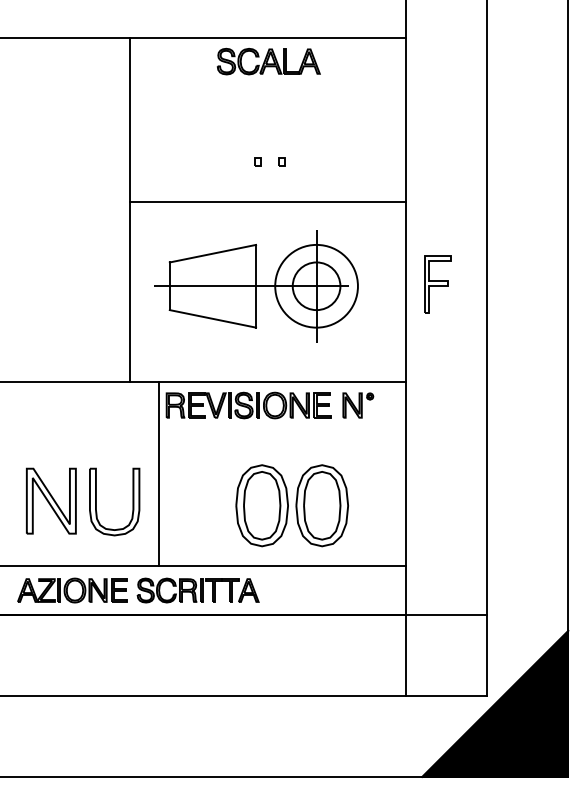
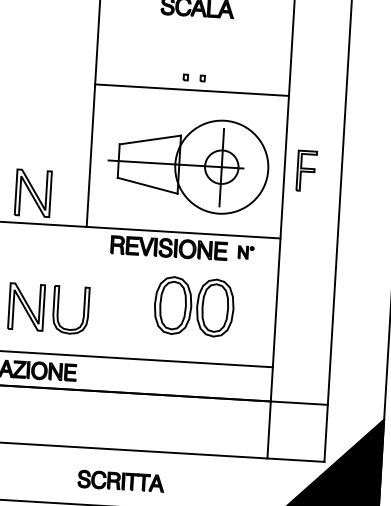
line: (267, 202) -> (191, 90), moved
circle: (316, 285) -> (221, 166), size x1.6
part: (51, 338) -> (33, 192), added
part: (358, 405) -> (246, 252), size x0.7
line: (159, 473) -> (103, 292), removed
part: (291, 505) -> (193, 306), moved
part: (197, 590) -> (120, 481), moved

